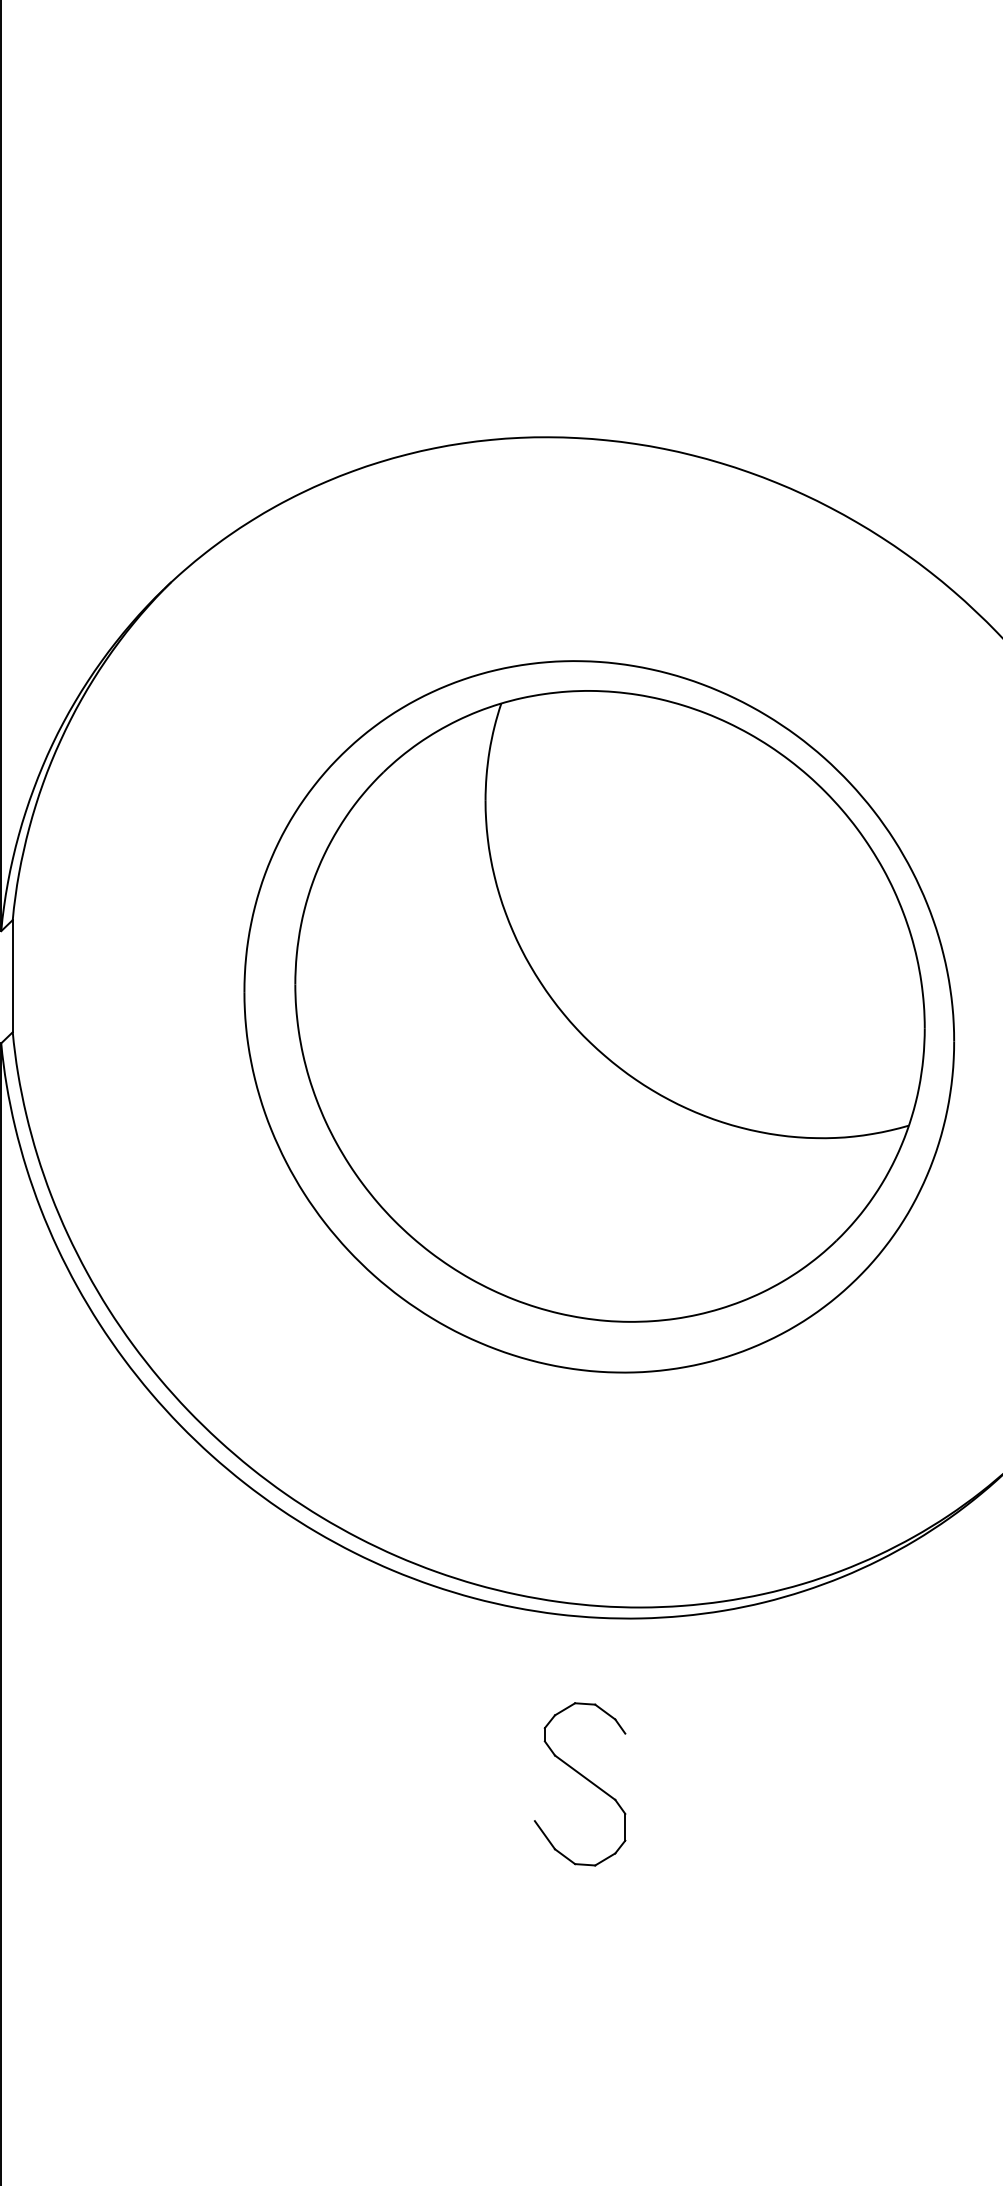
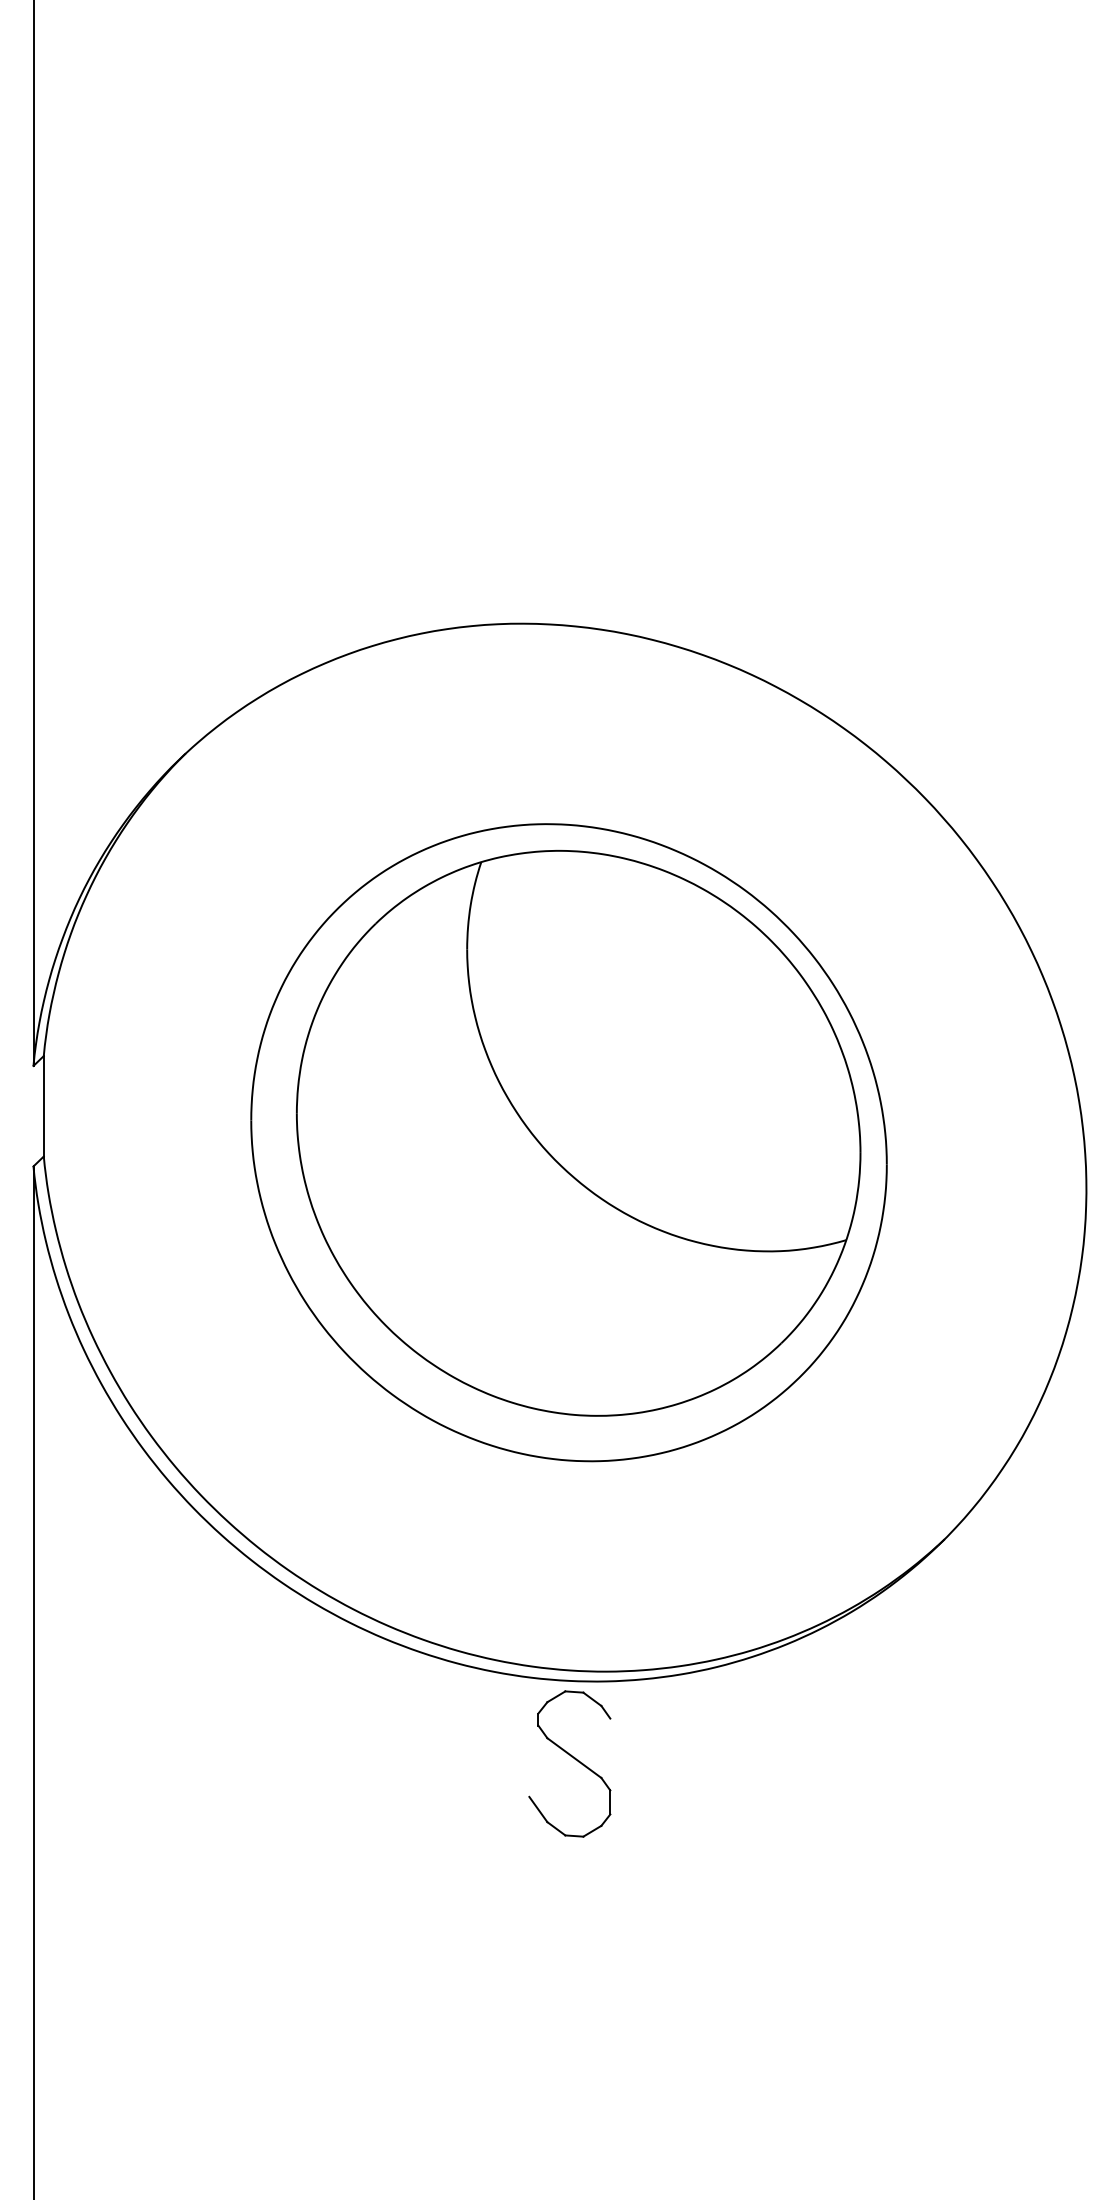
part: (581, 1777) -> (571, 1757), moved

